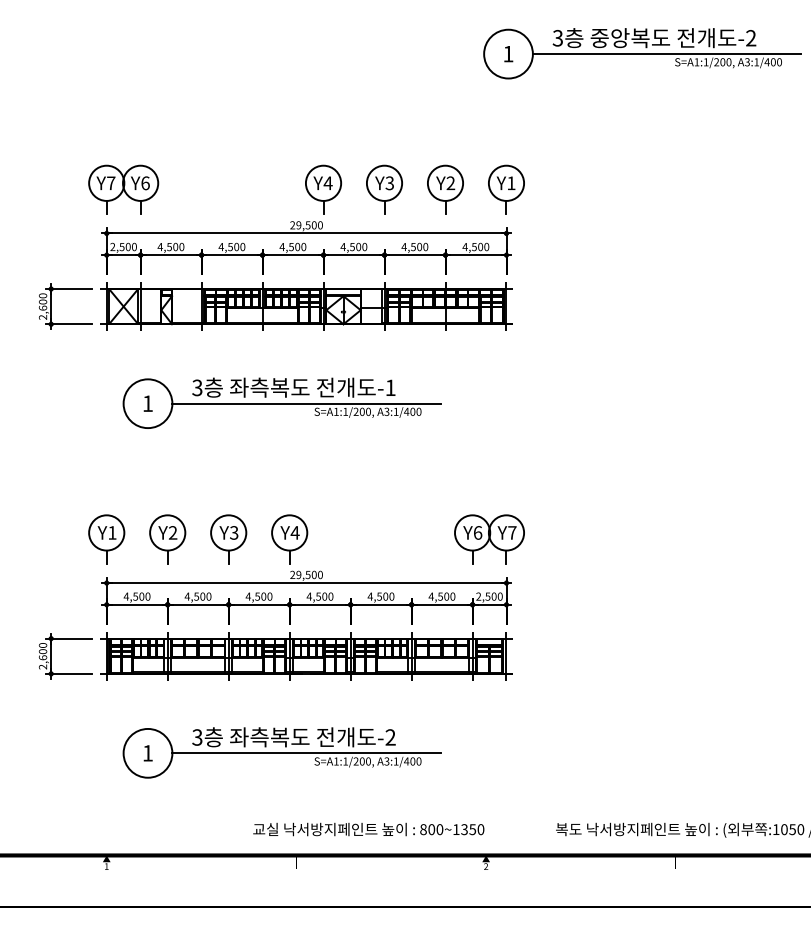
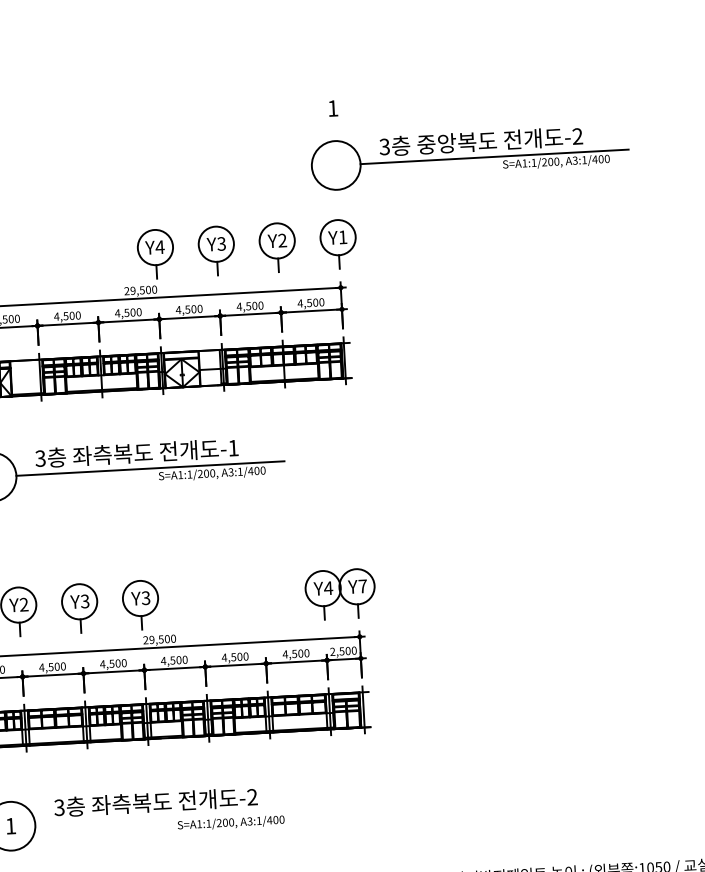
part: (642, 53) -> (469, 157), moved
text: (294, 532) -> (145, 597), Y4 -> Y3
text: (477, 532) -> (328, 587), Y6 -> Y4
line: (306, 753) -> (169, 817), removed

